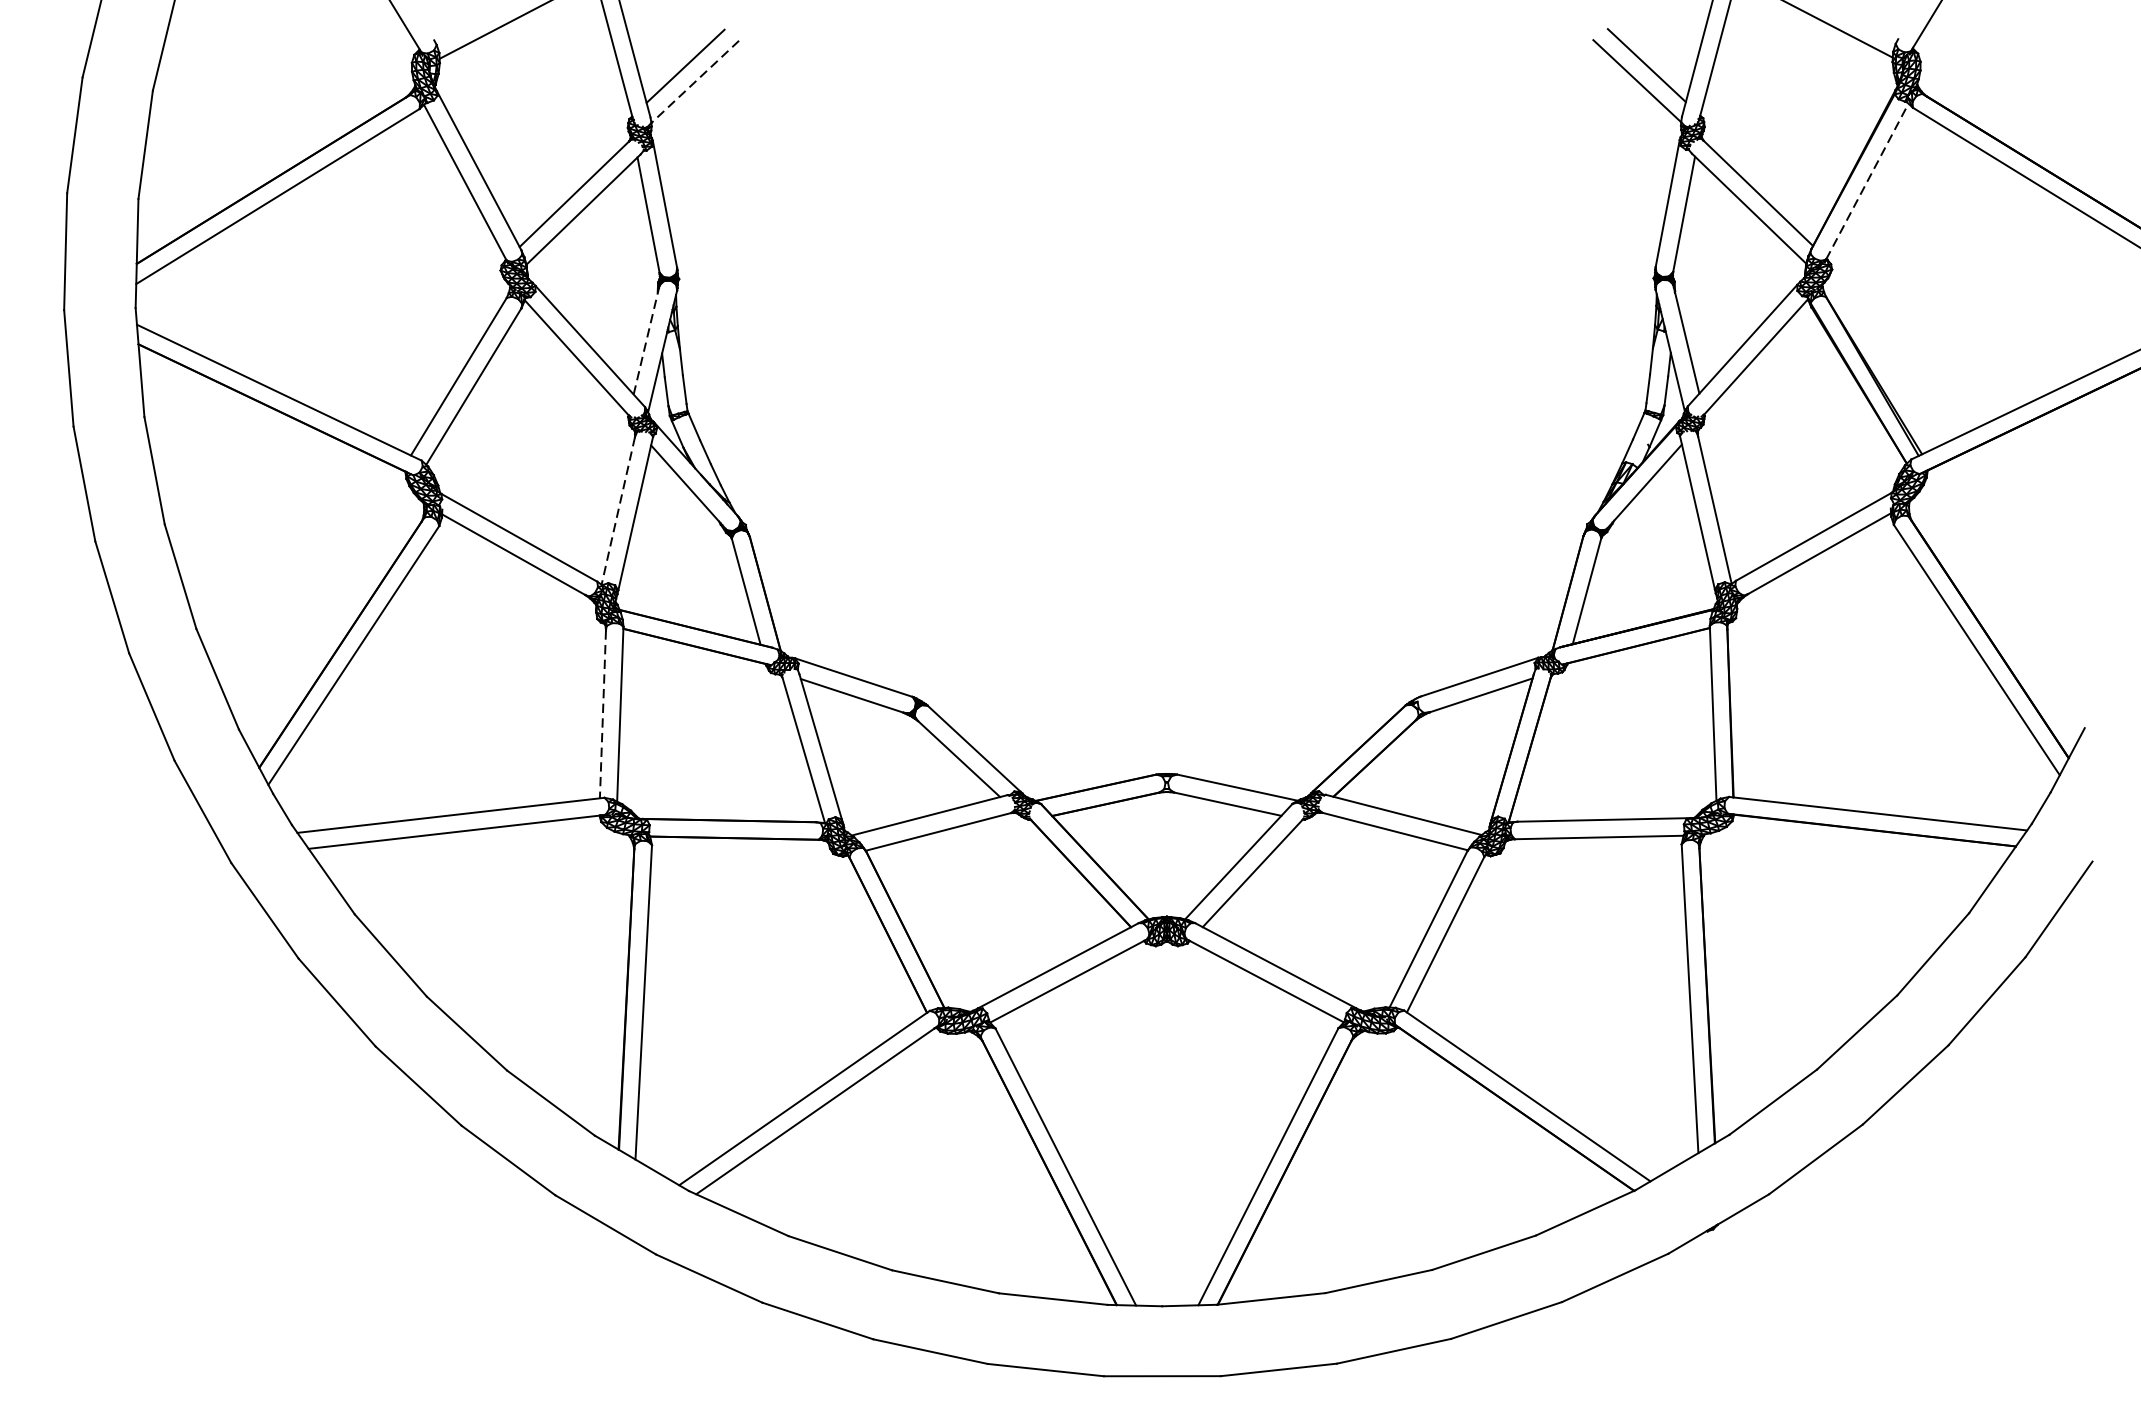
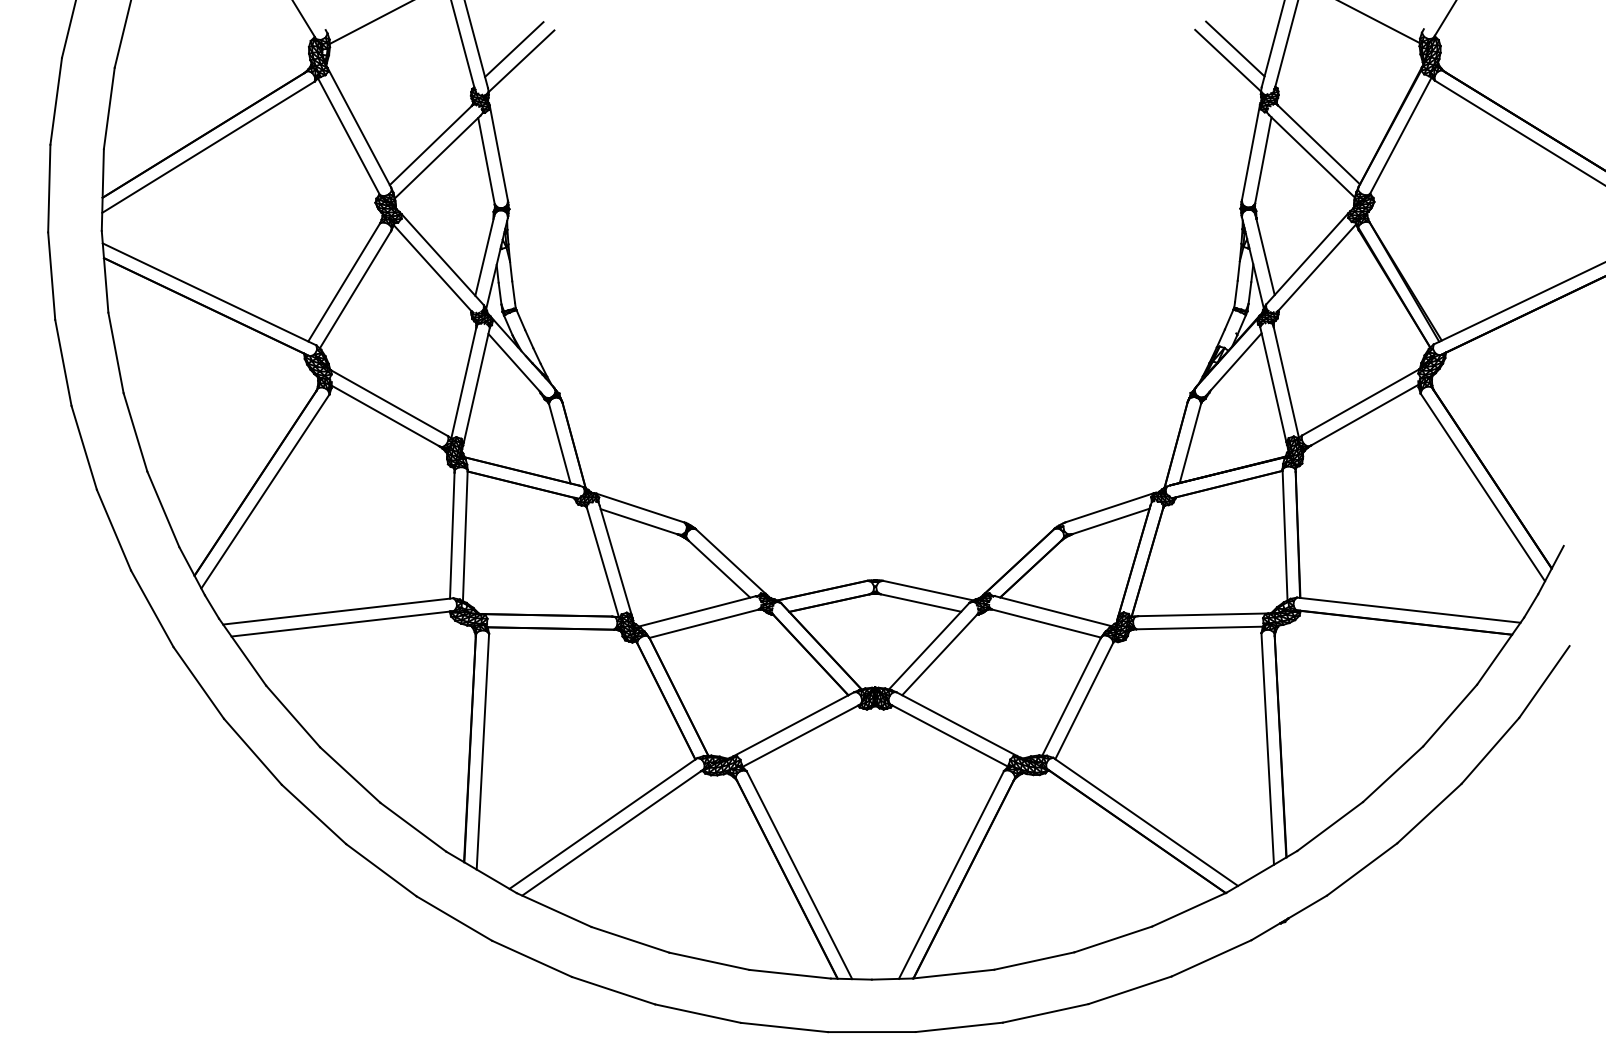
line: (695, 82) -> (521, 61), dashed -> solid
line: (1867, 180) -> (1400, 135), dashed -> solid
line: (645, 340) -> (484, 255), dashed -> solid
line: (617, 511) -> (463, 383), dashed -> solid
line: (603, 715) -> (452, 536), dashed -> solid

